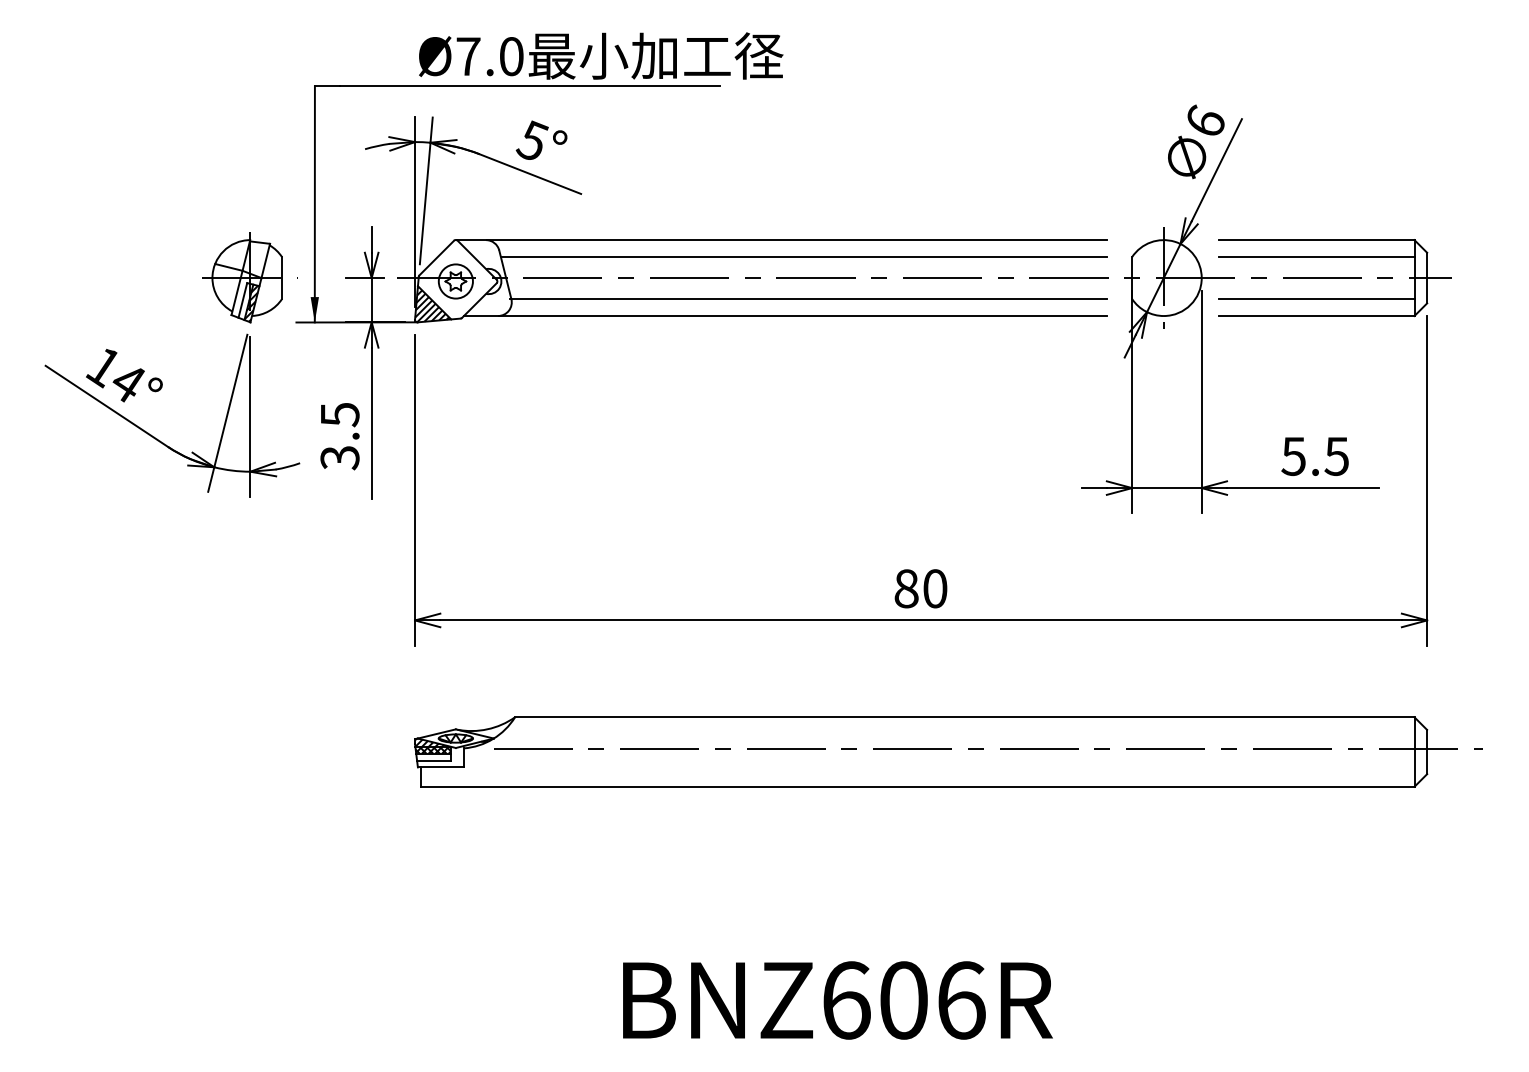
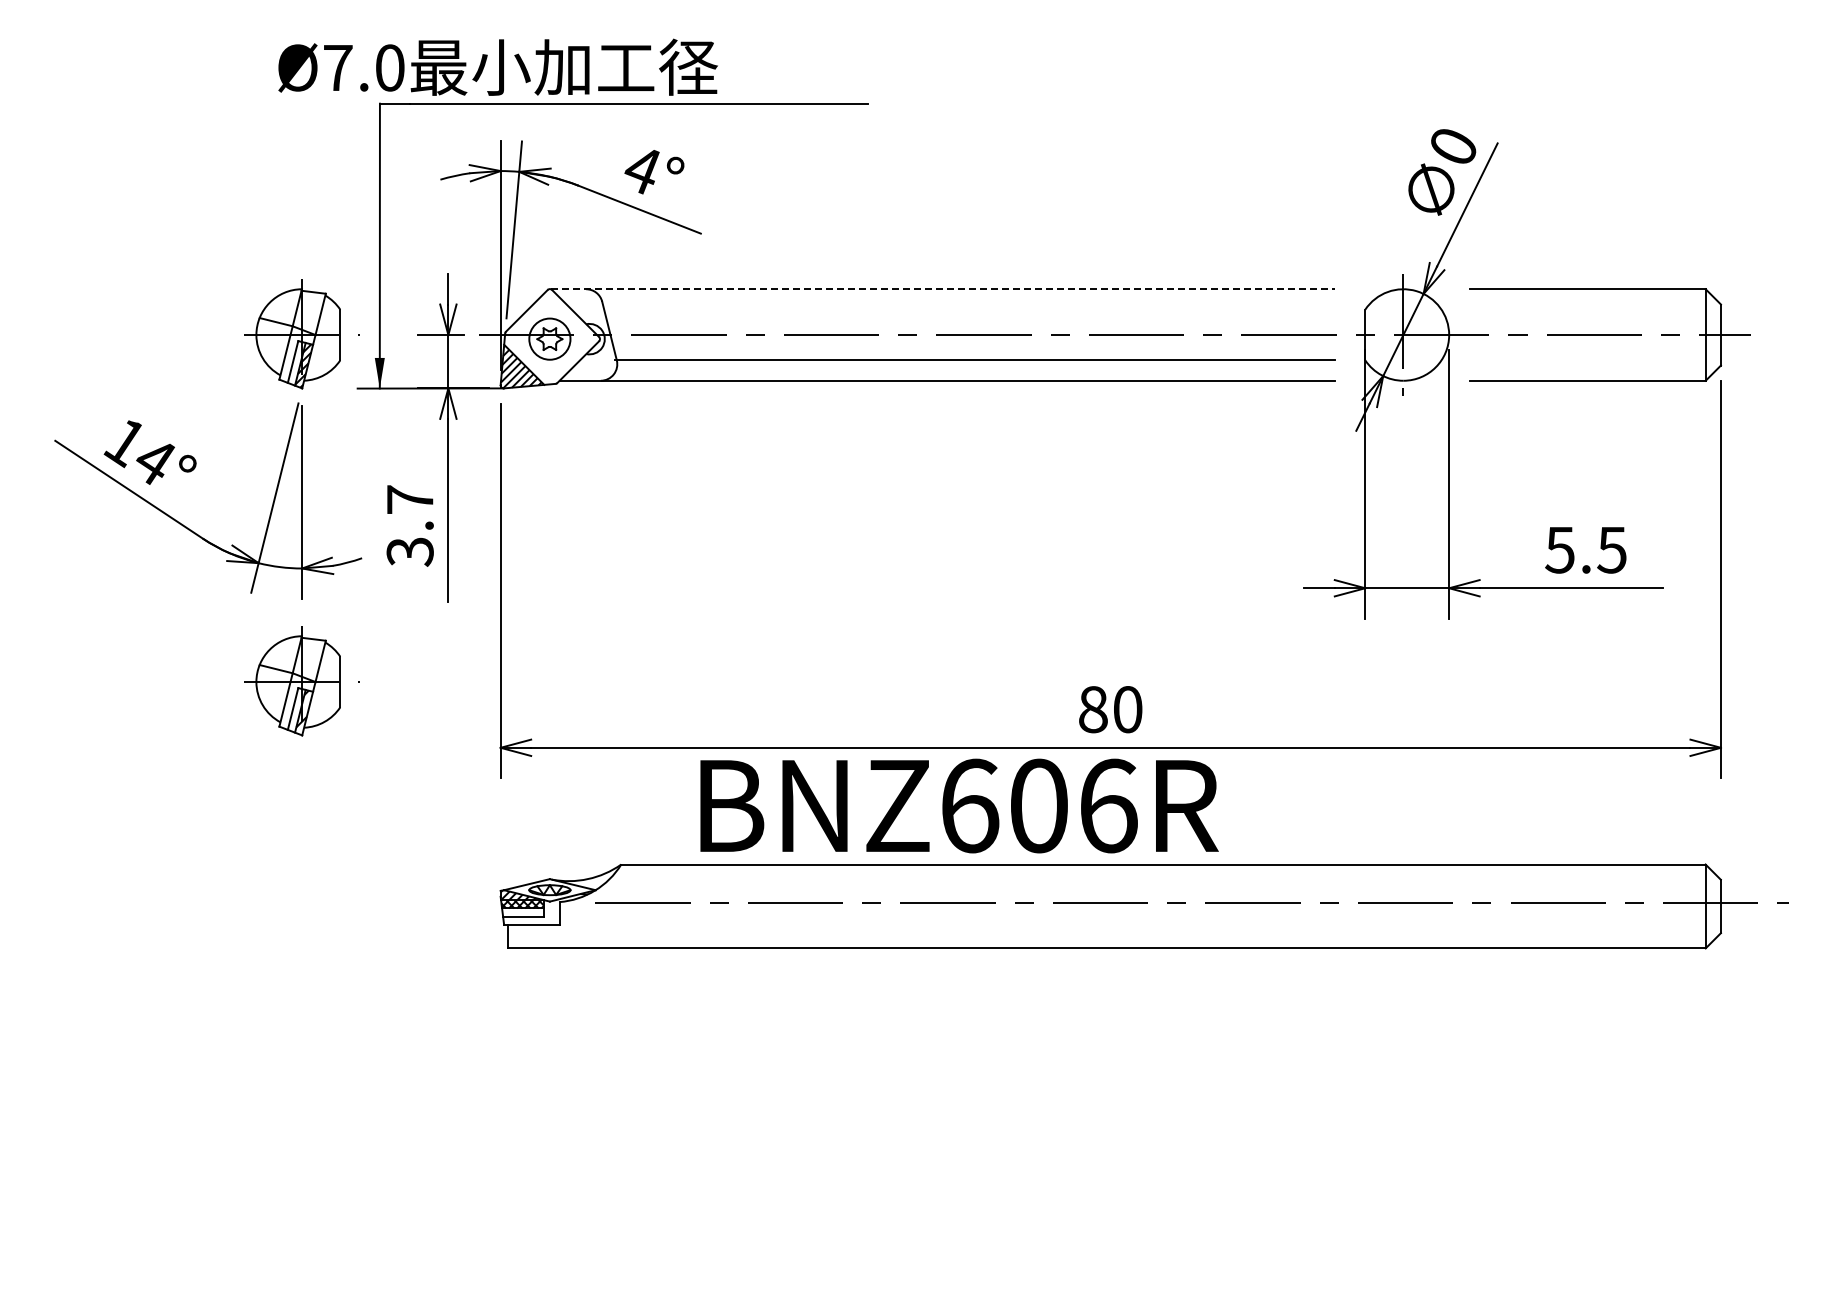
text: (600, 55) -> (497, 66), moved
text: (1205, 120) -> (1453, 144), 6 -> 0
text: (531, 140) -> (641, 169), 5° -> 4°
line: (781, 240) -> (942, 289), solid -> dashed
line: (803, 256) -> (969, 309), removed
line: (1316, 256) -> (1587, 309), removed
line: (1316, 299) -> (1587, 360), removed
text: (340, 415) -> (410, 500), 3.5 -> 3.7
part: (249, 565) -> (301, 681), added
text: (837, 1000) -> (959, 805), moved

